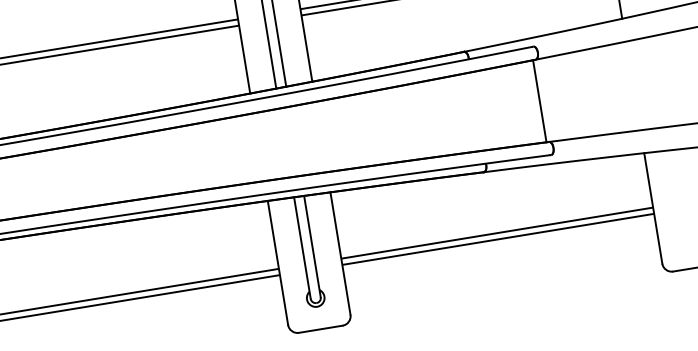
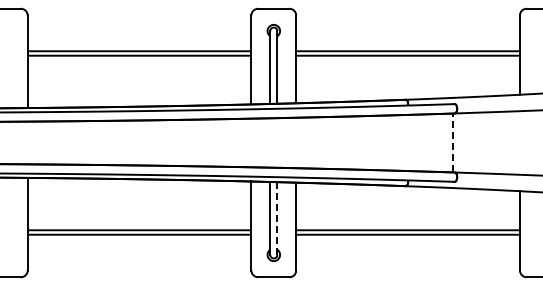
line: (539, 100) -> (452, 142), solid -> dashed
line: (312, 246) -> (277, 218), solid -> dashed

